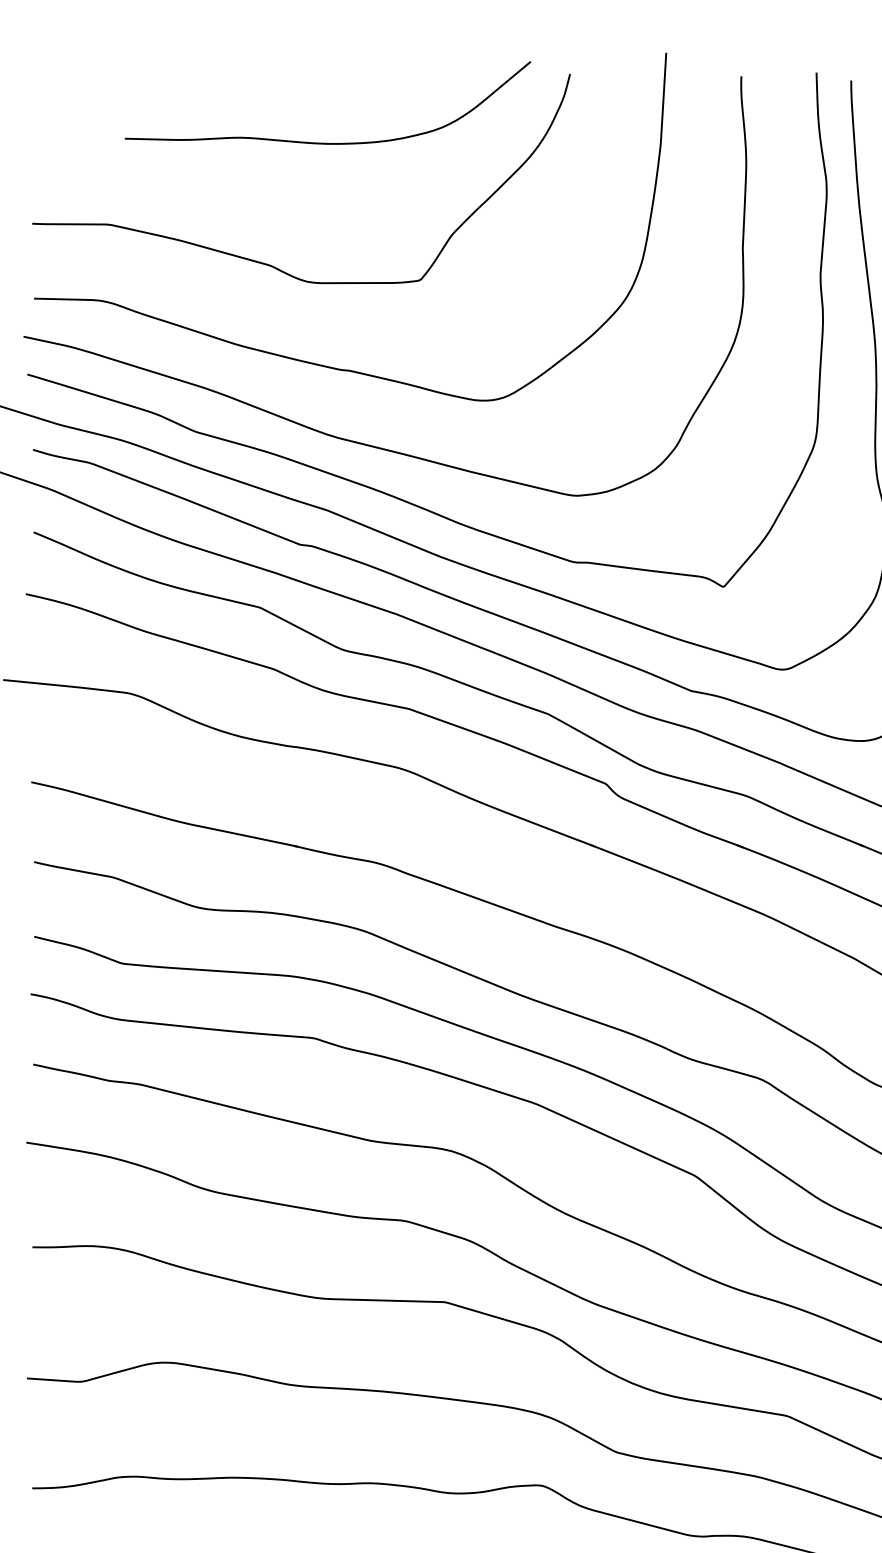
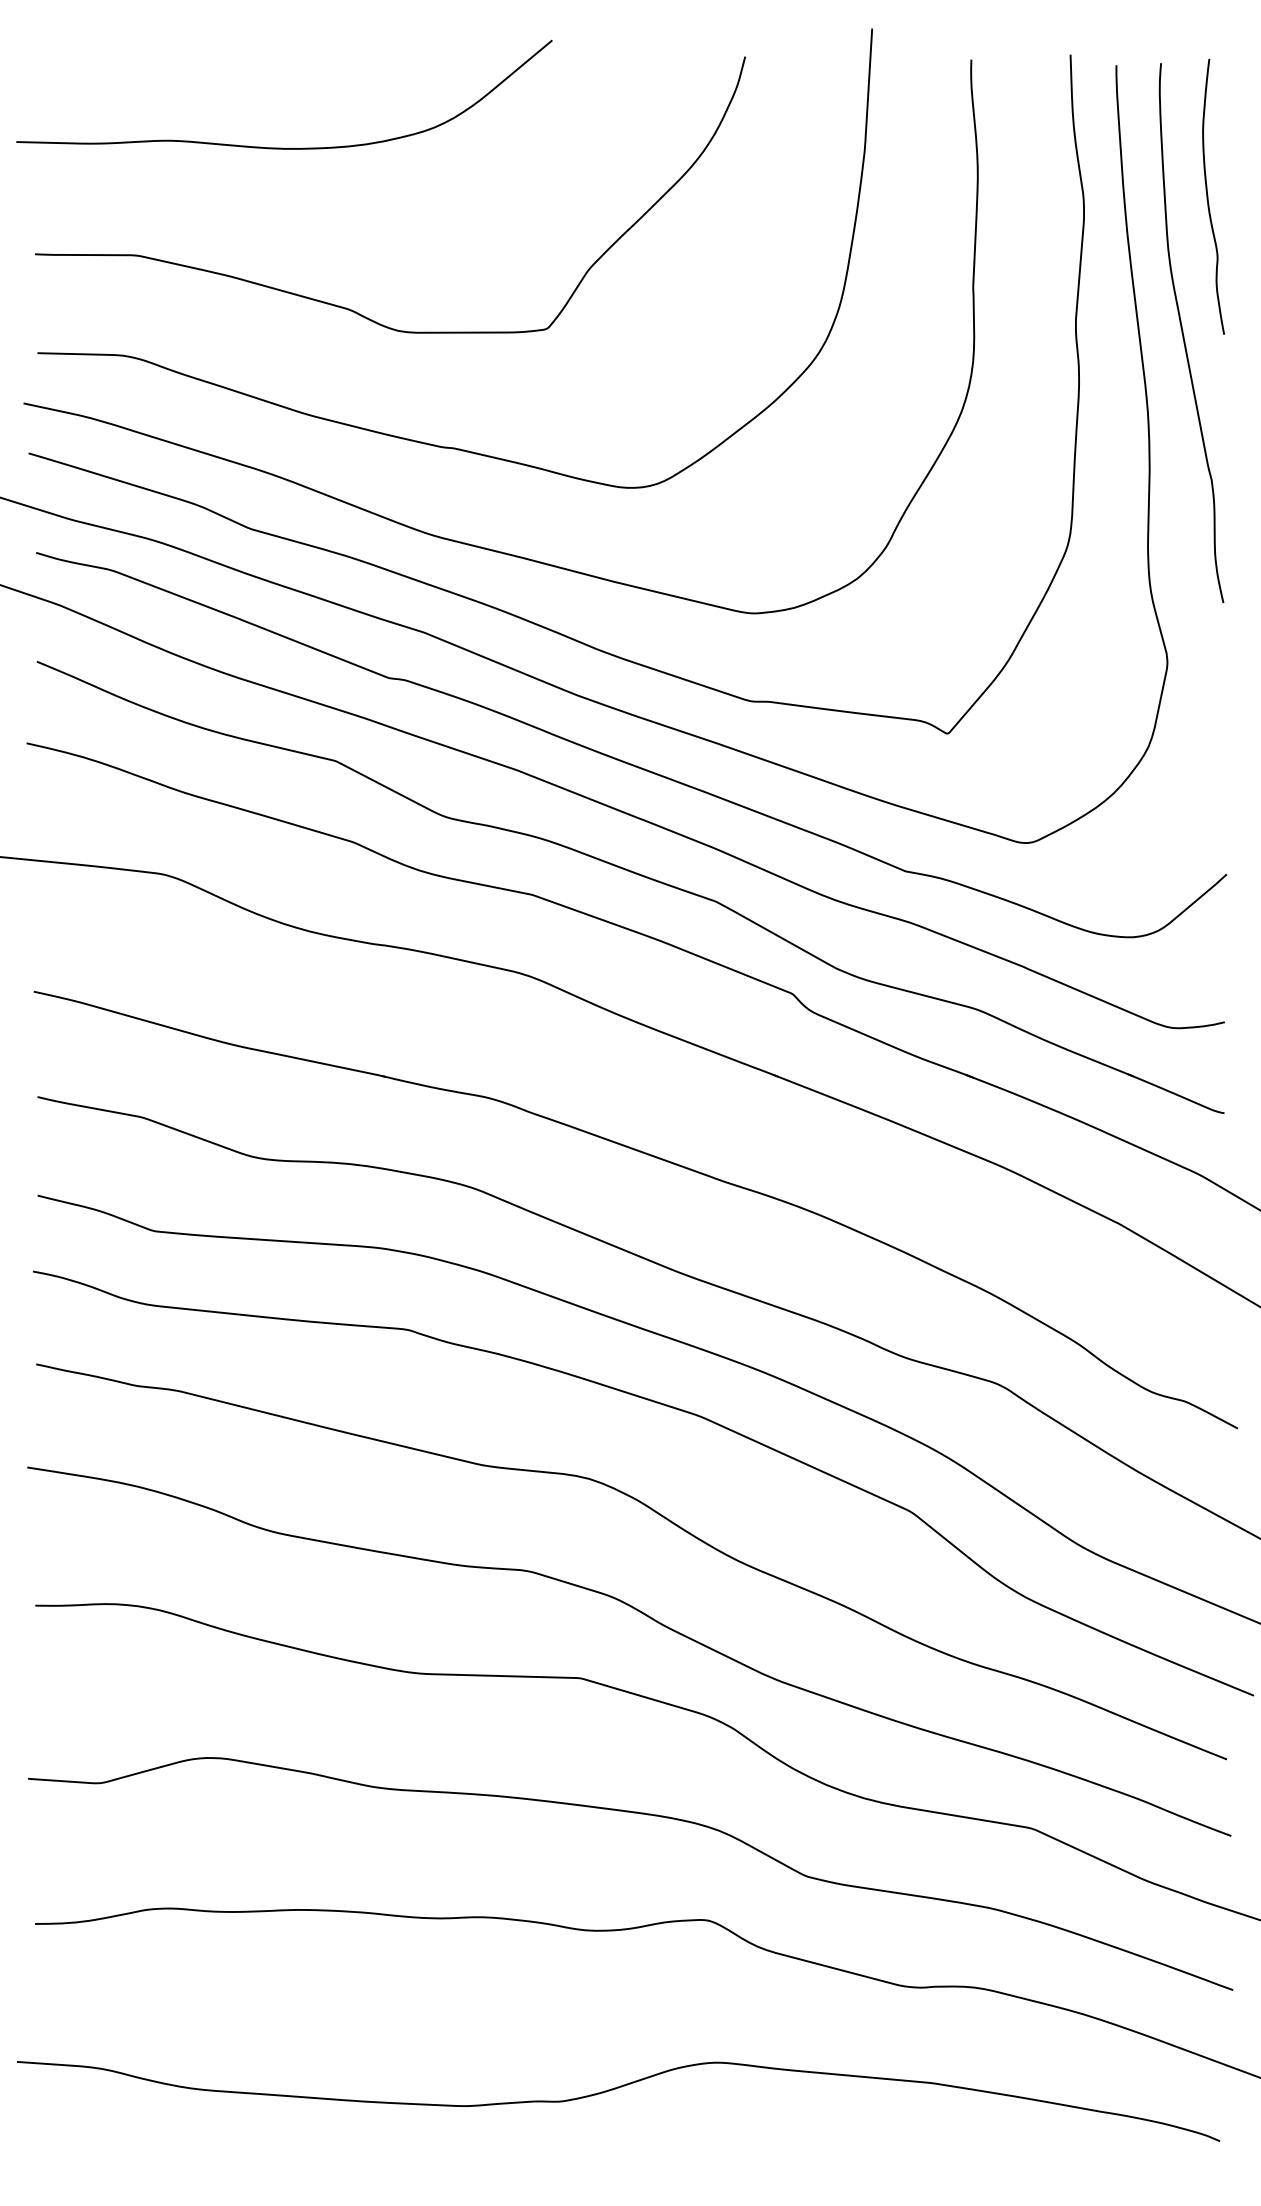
curve: (327, 142) -> (283, 147), moved

